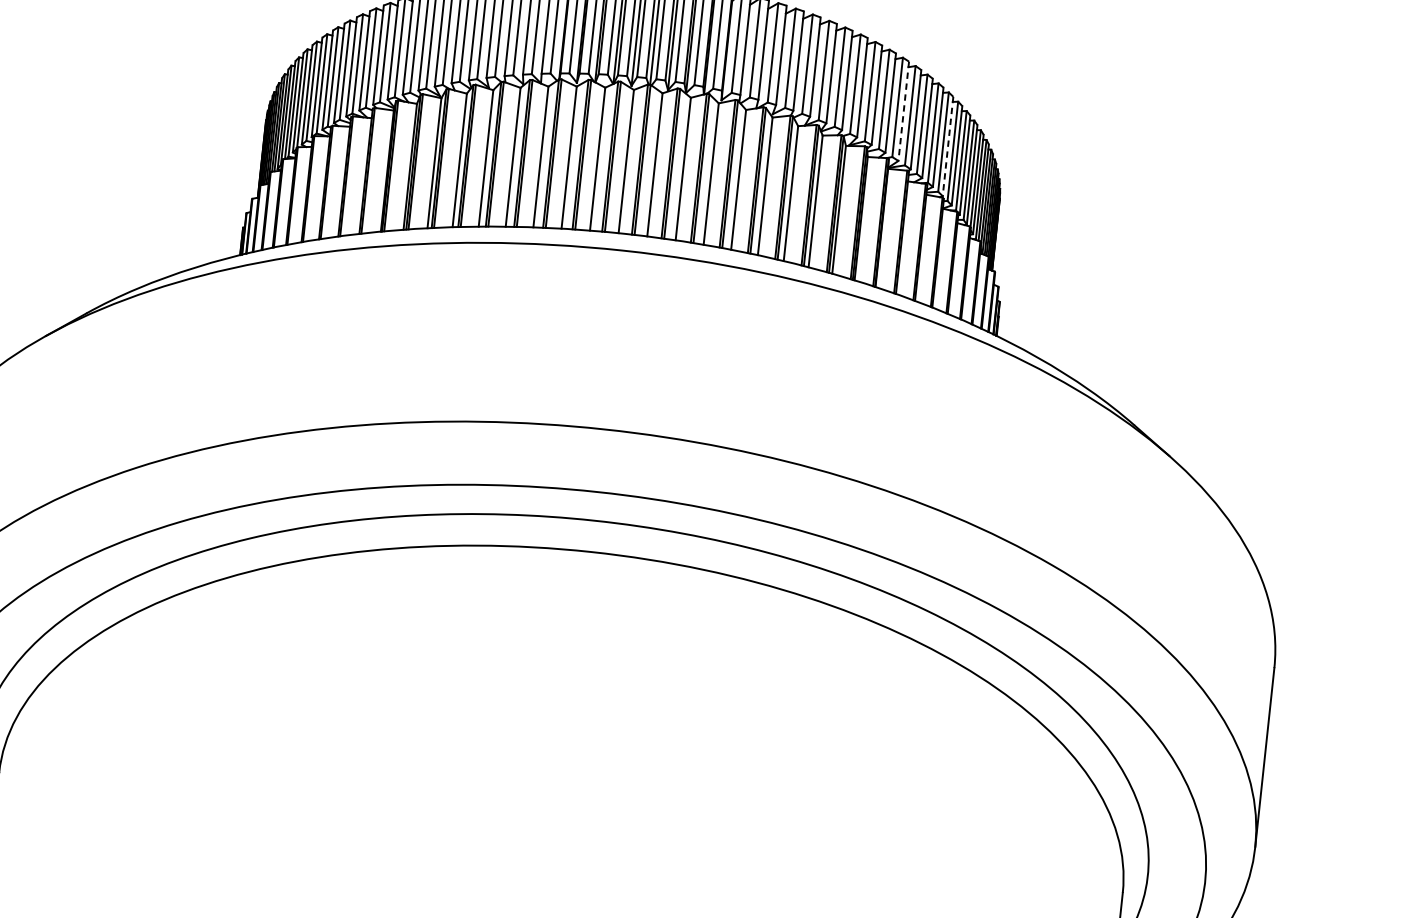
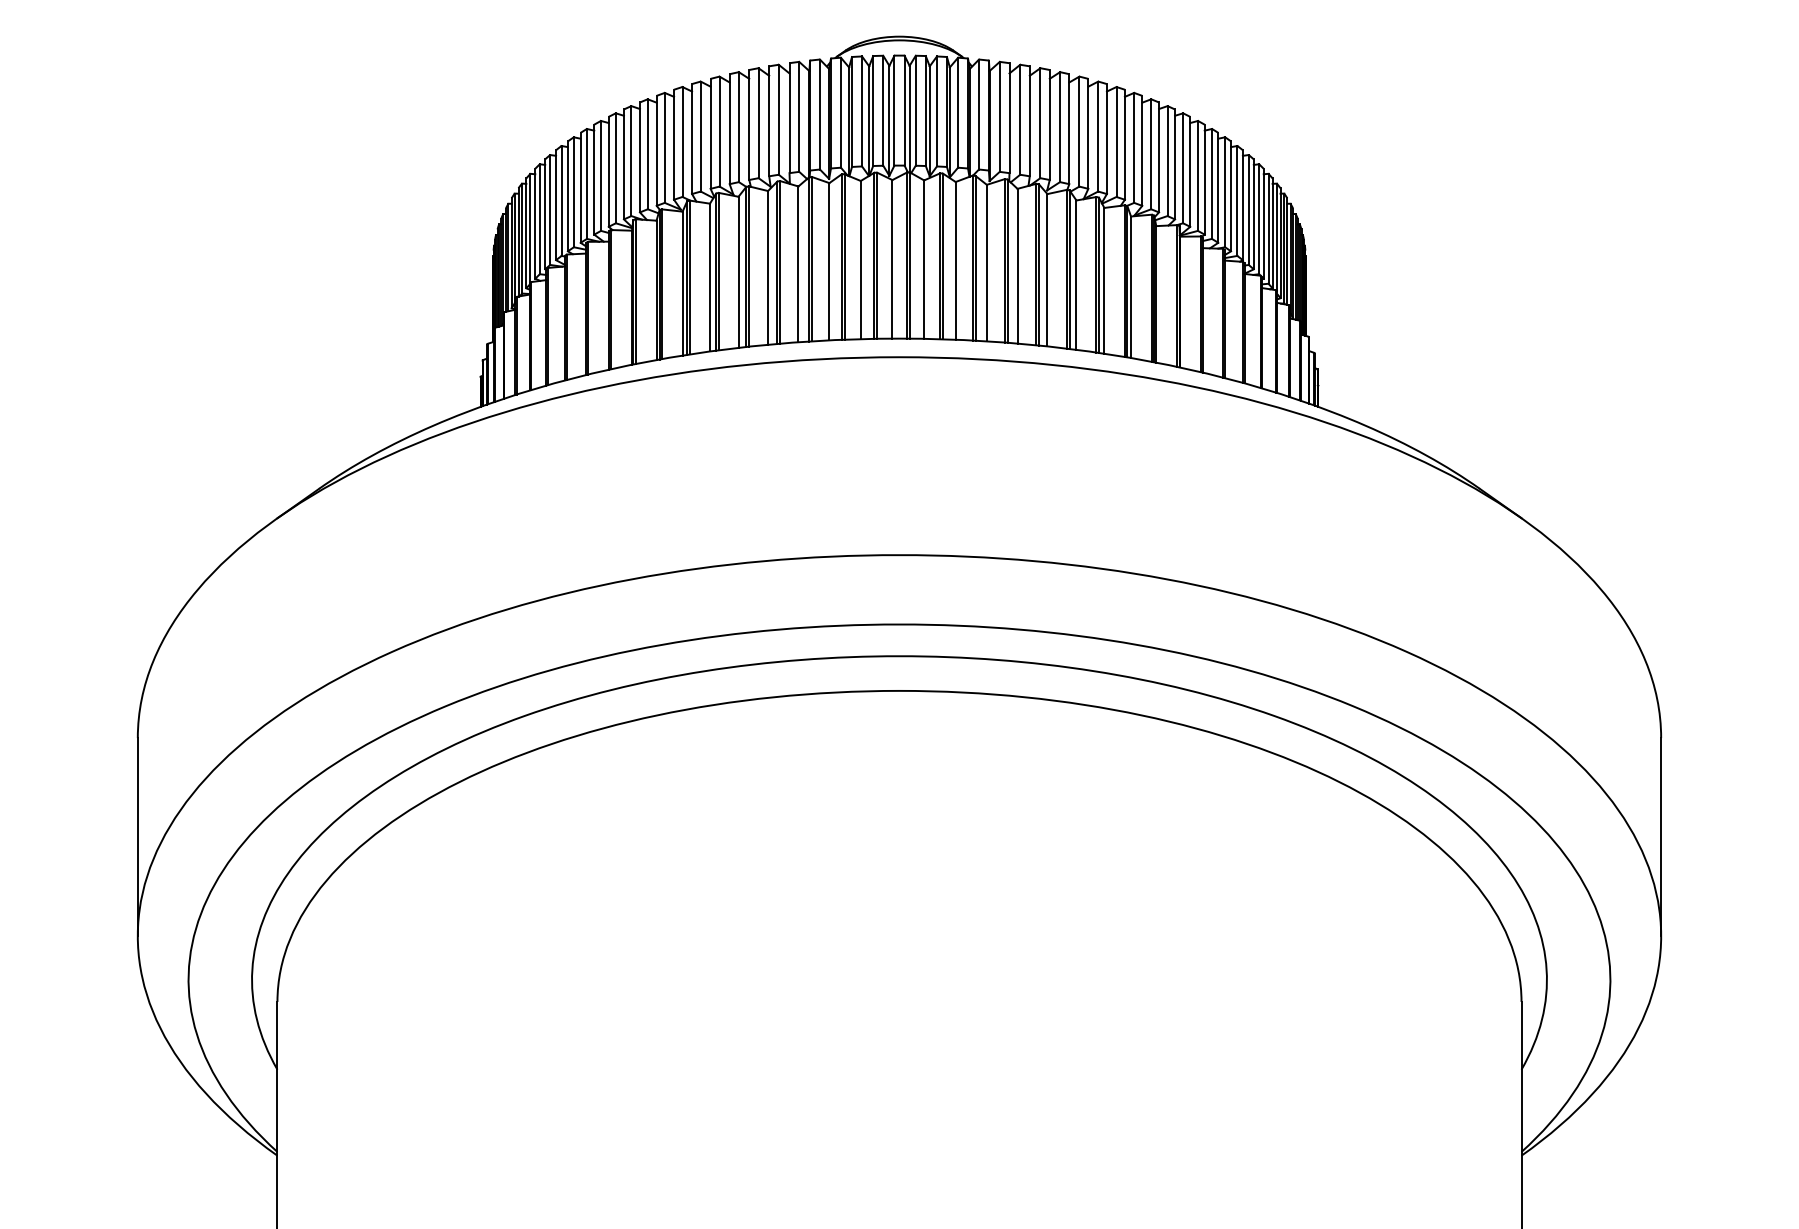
line: (903, 110) -> (1190, 171), dashed -> solid
line: (947, 146) -> (1242, 205), dashed -> solid

